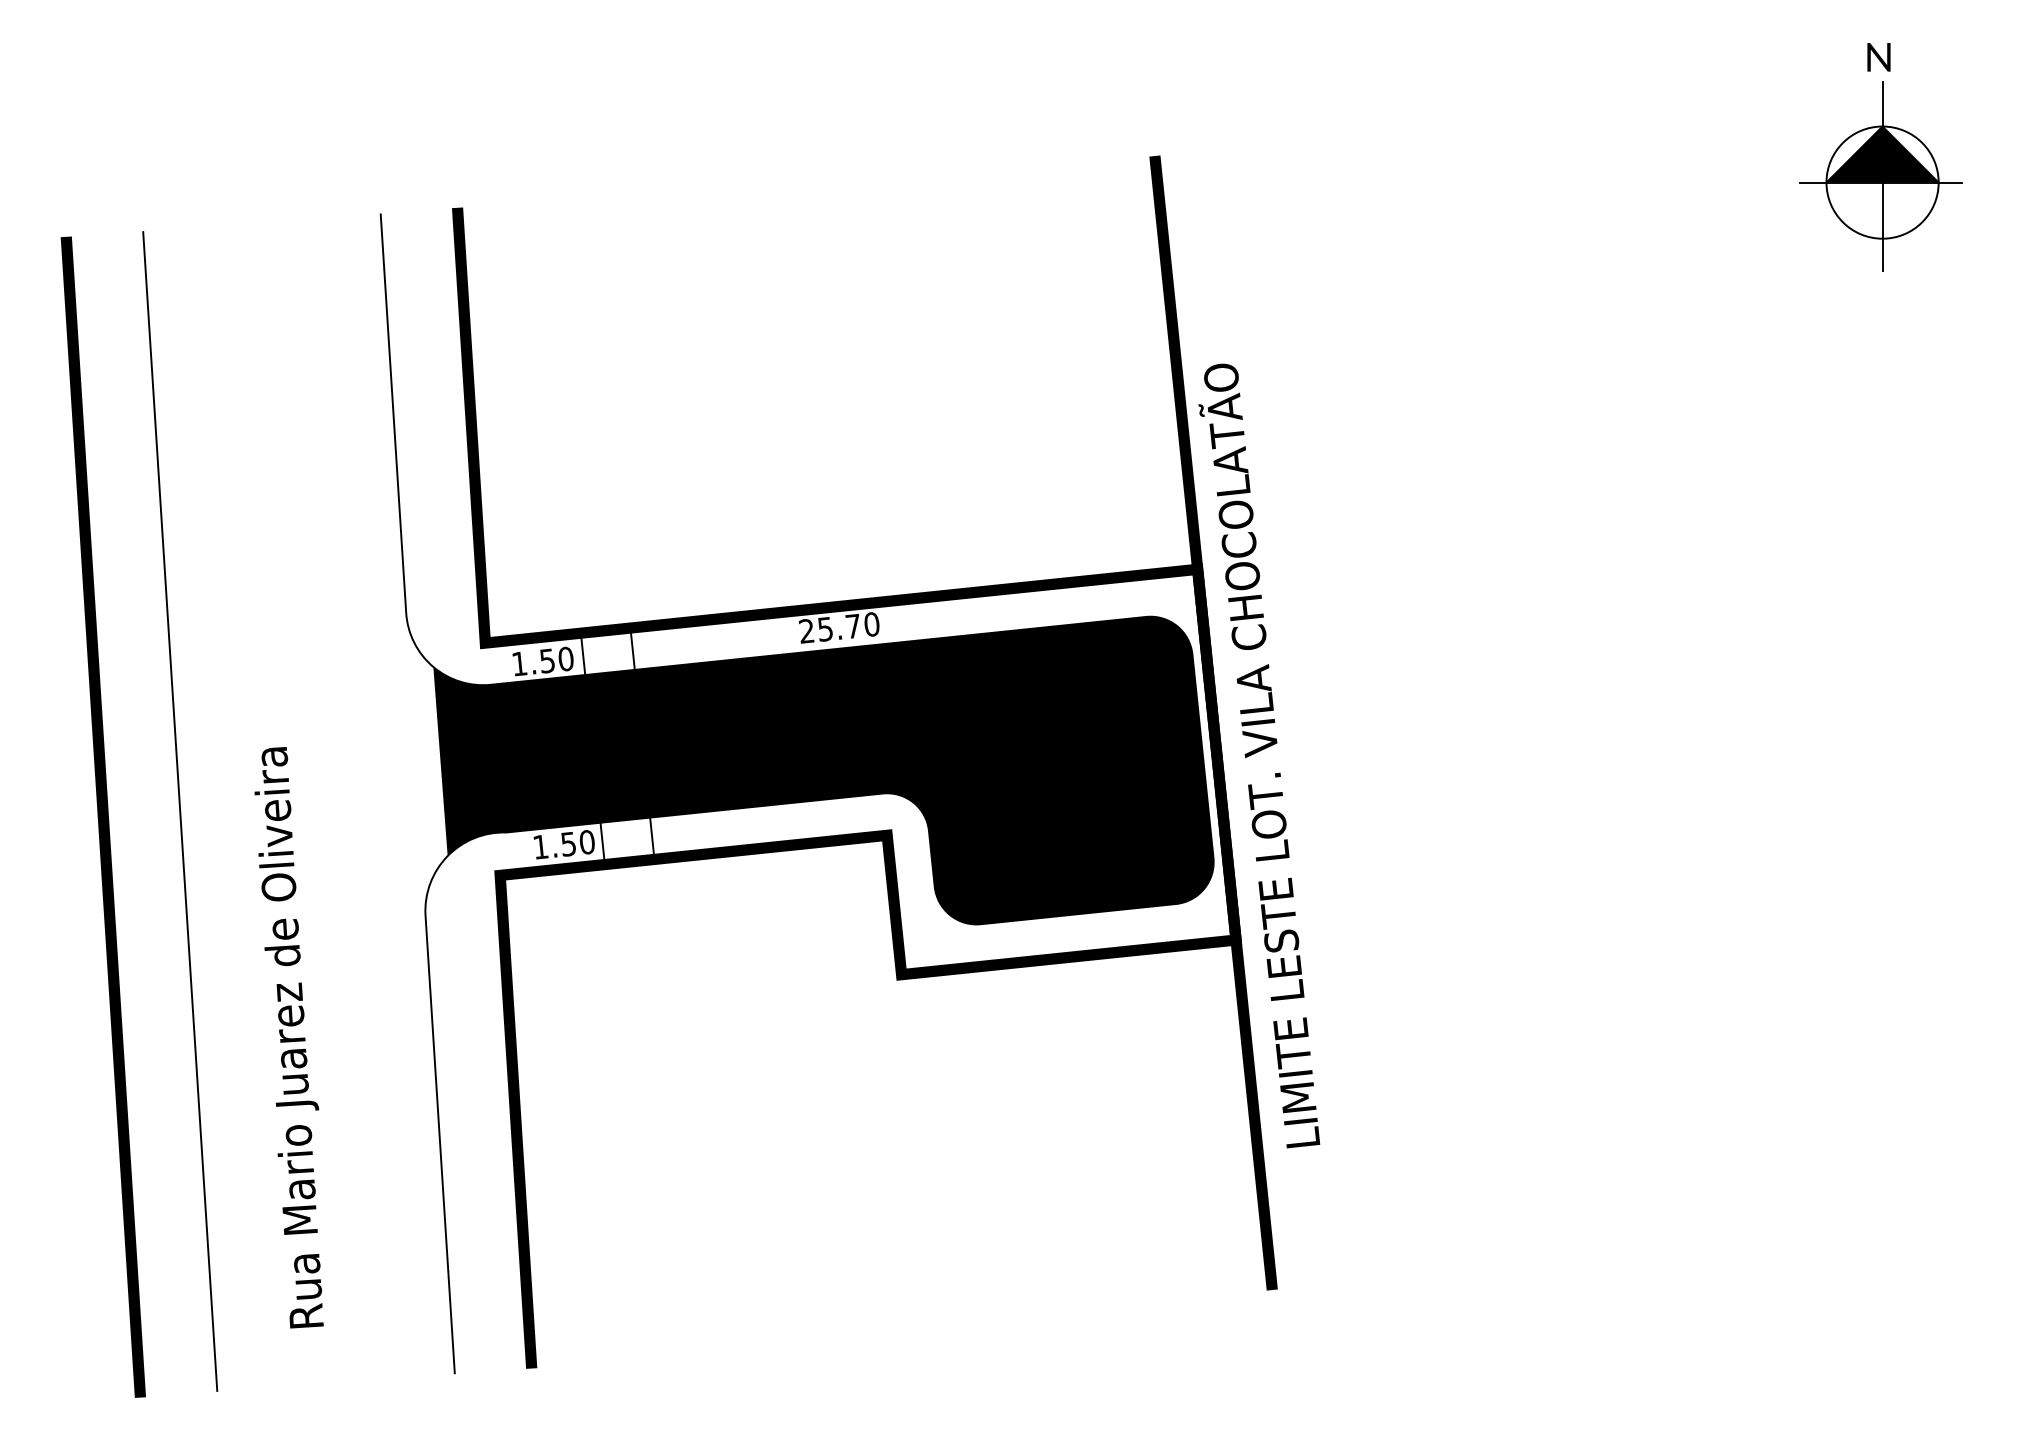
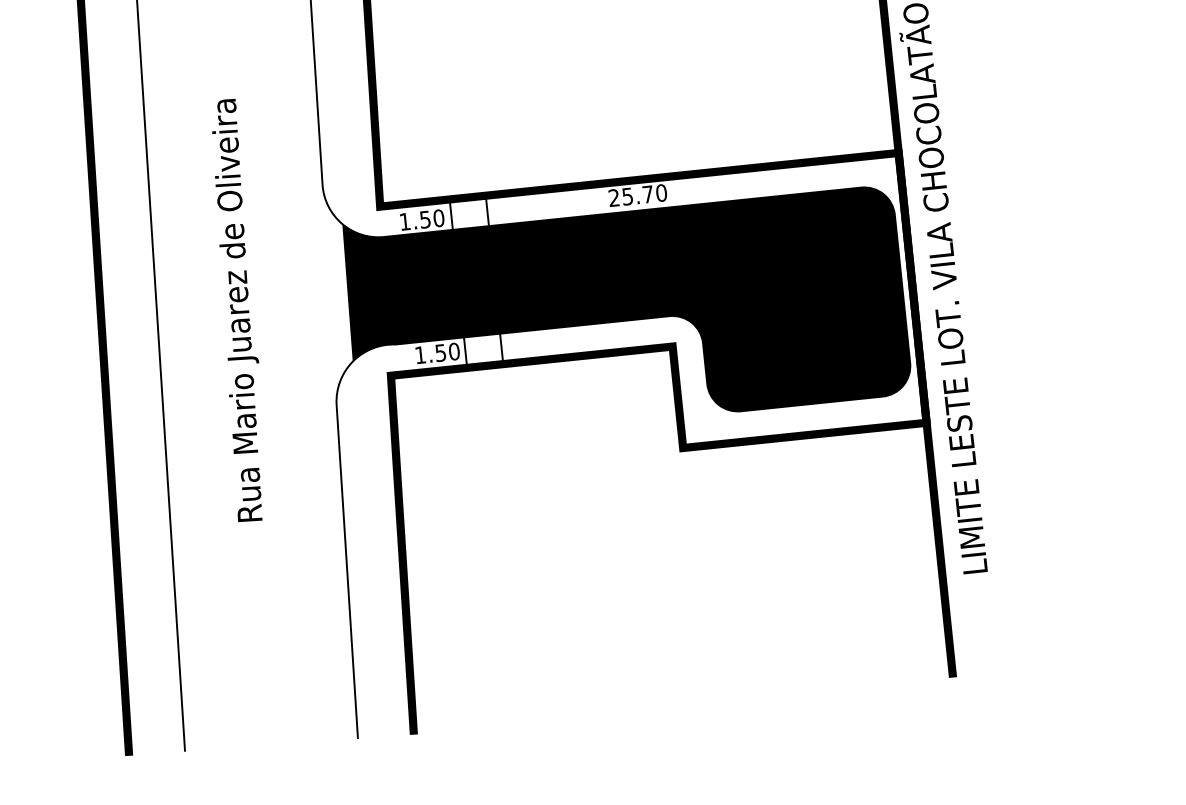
text: (288, 1037) -> (236, 310), moved

